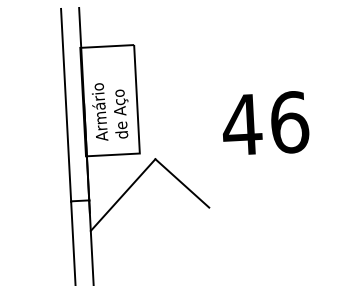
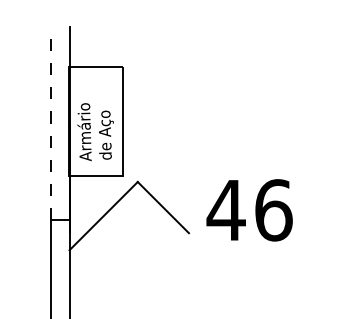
line: (66, 105) -> (51, 123), solid -> dashed
text: (265, 123) -> (249, 210), moved

